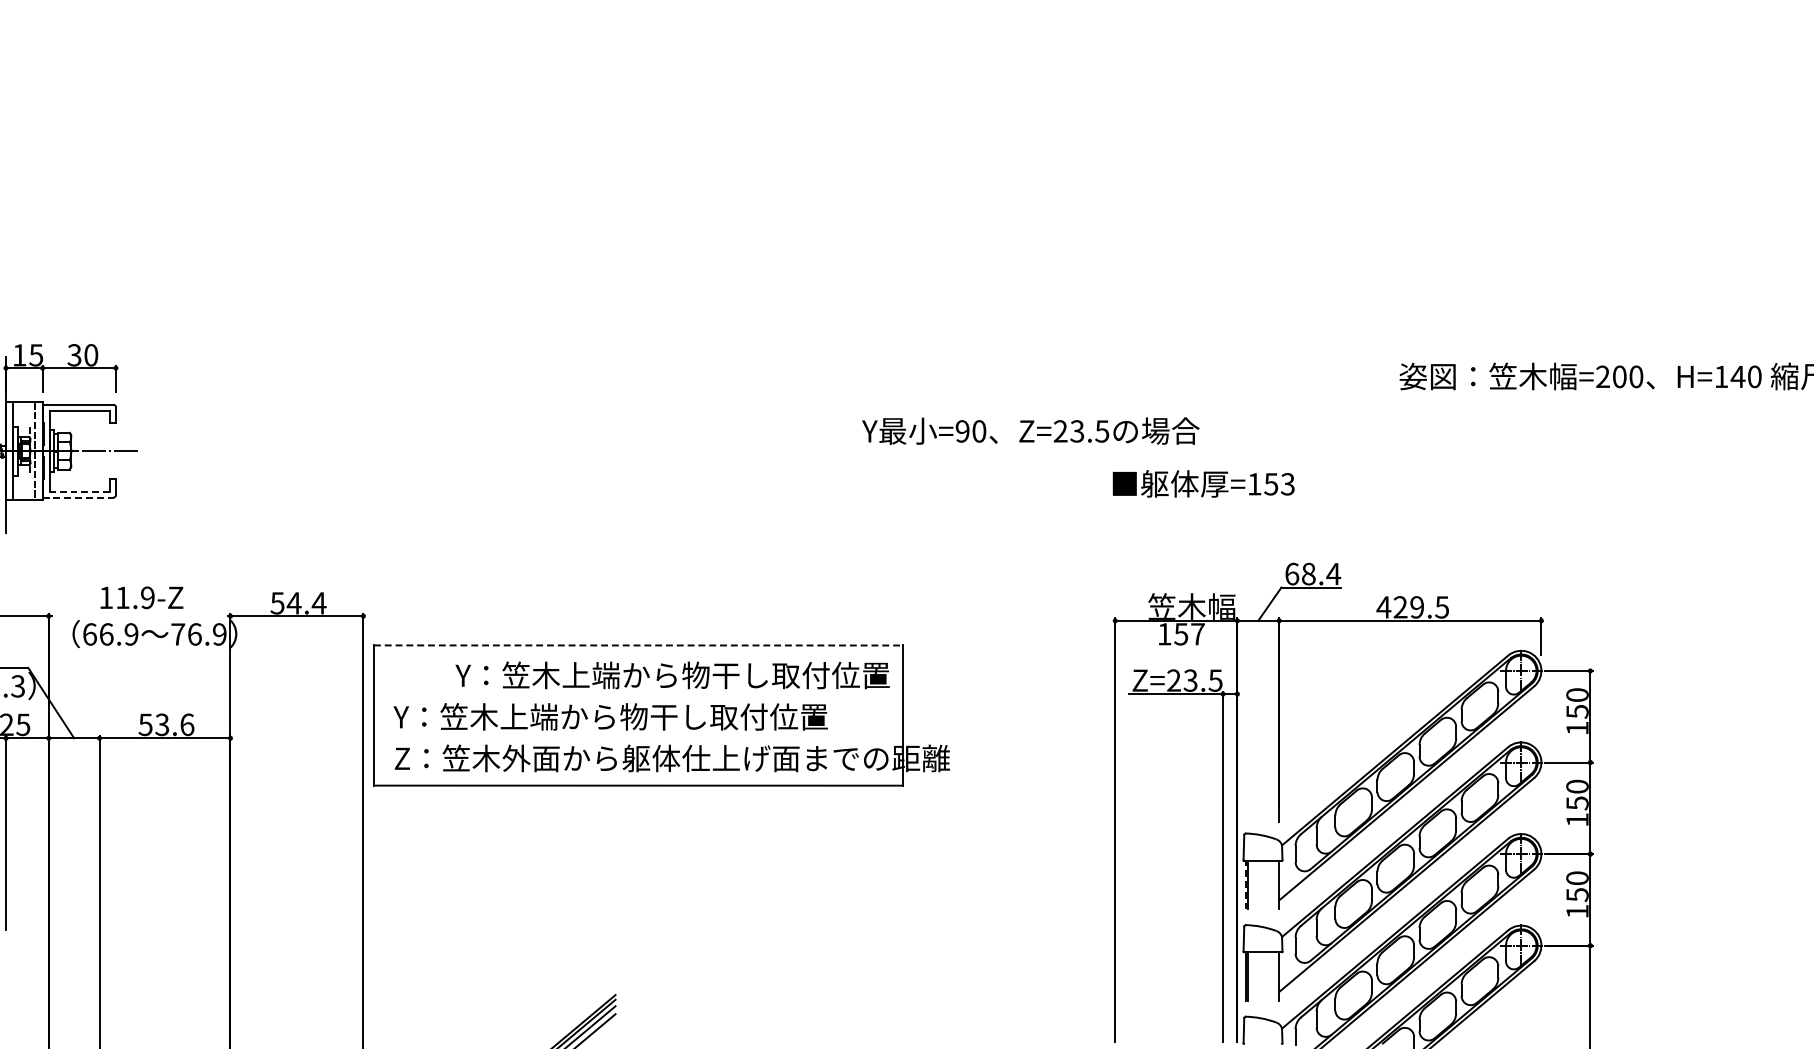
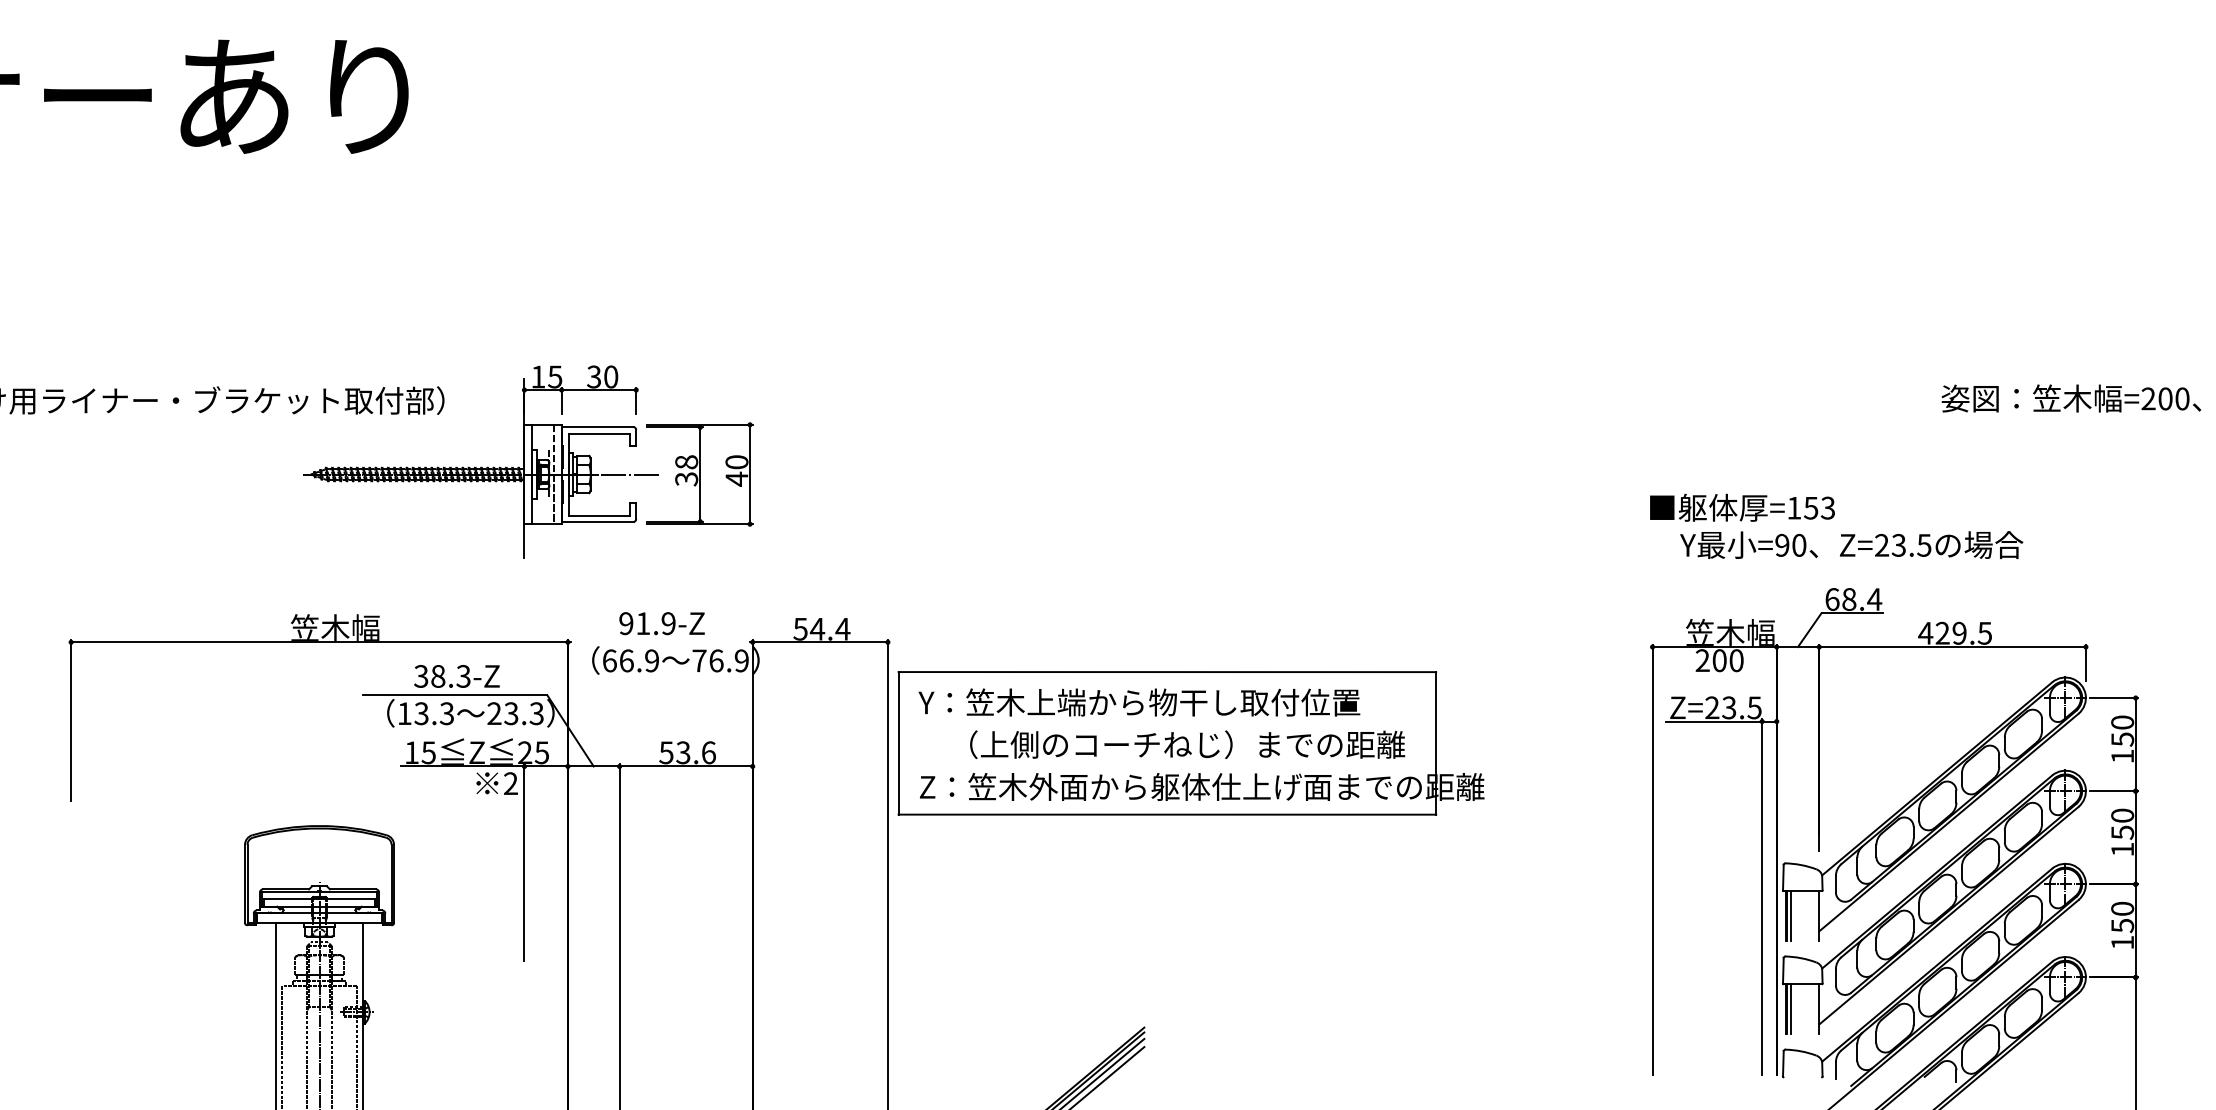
text: (1030, 430) -> (1851, 544), moved
part: (178, 451) -> (699, 474), added
line: (79, 491) -> (599, 515), dashed -> solid
line: (78, 497) -> (598, 521), dashed -> solid
text: (106, 597) -> (626, 623), 11.9-Z -> 91.9-Z
text: (1181, 634) -> (1719, 660), 157 -> 200
line: (638, 645) -> (1167, 672), dashed -> solid
text: (672, 675) -> (1139, 702), moved
text: (632, 716) -> (1161, 744), Y：笠木上端から物干し取付位置 -> （上側のコーチねじ）までの距離
line: (1246, 884) -> (1785, 915), dashed -> solid
line: (1251, 884) -> (1791, 915), added
line: (1251, 976) -> (1791, 1008), added

